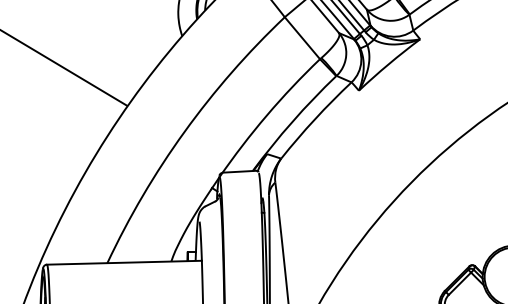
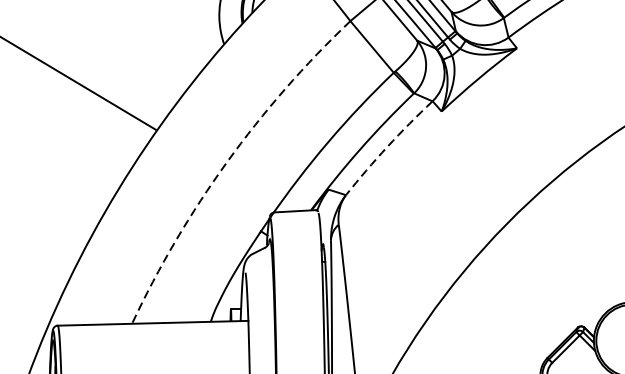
arc: (315, 119) -> (388, 146), solid -> dashed
arc: (184, 131) -> (226, 161), solid -> dashed

